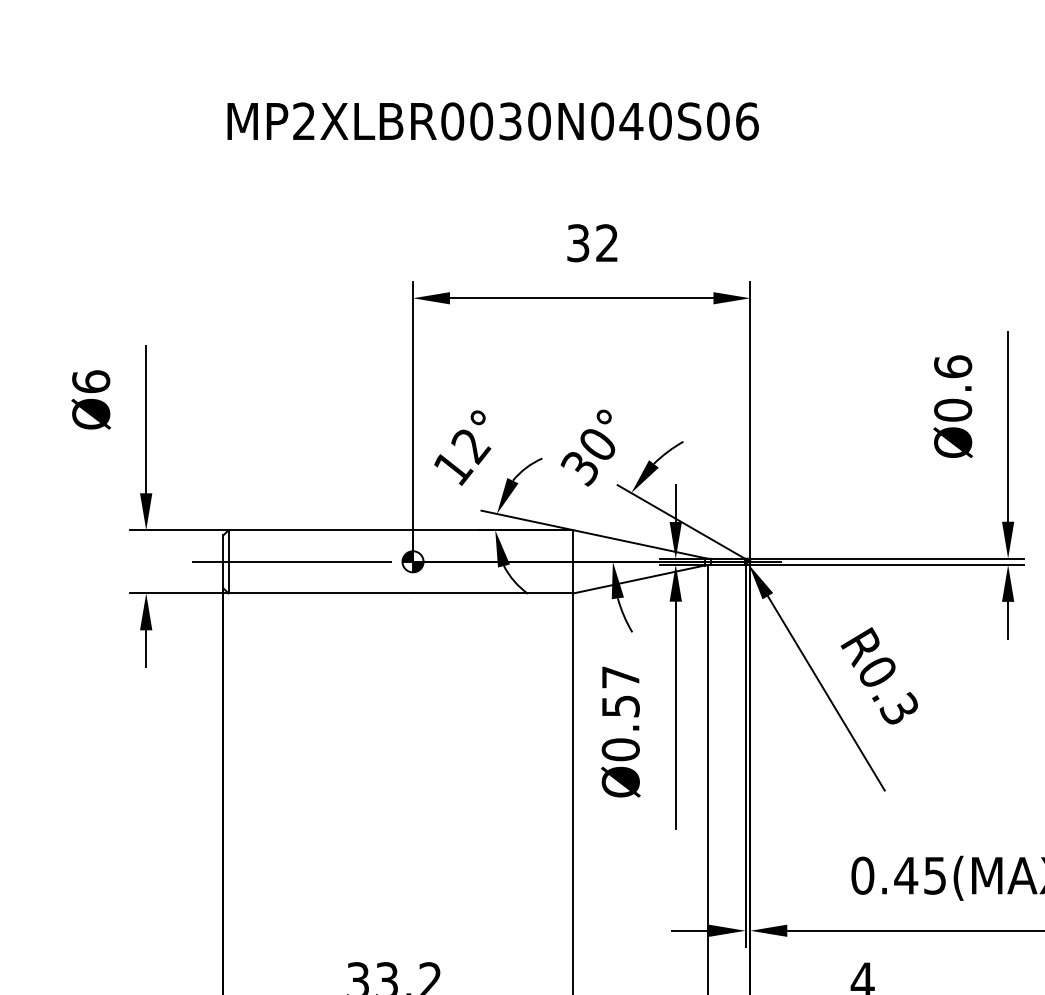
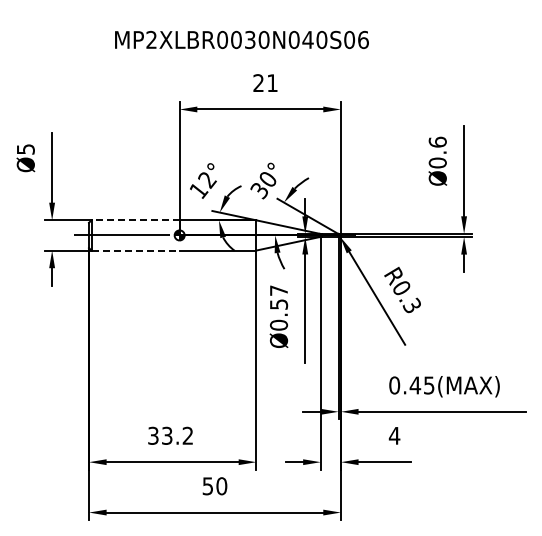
text: (492, 120) -> (241, 39), moved
text: (592, 243) -> (265, 83), 32 -> 21
text: (90, 379) -> (25, 148), Ø6 -> Ø5
line: (320, 530) -> (135, 220), solid -> dashed
line: (322, 593) -> (136, 250), solid -> dashed

